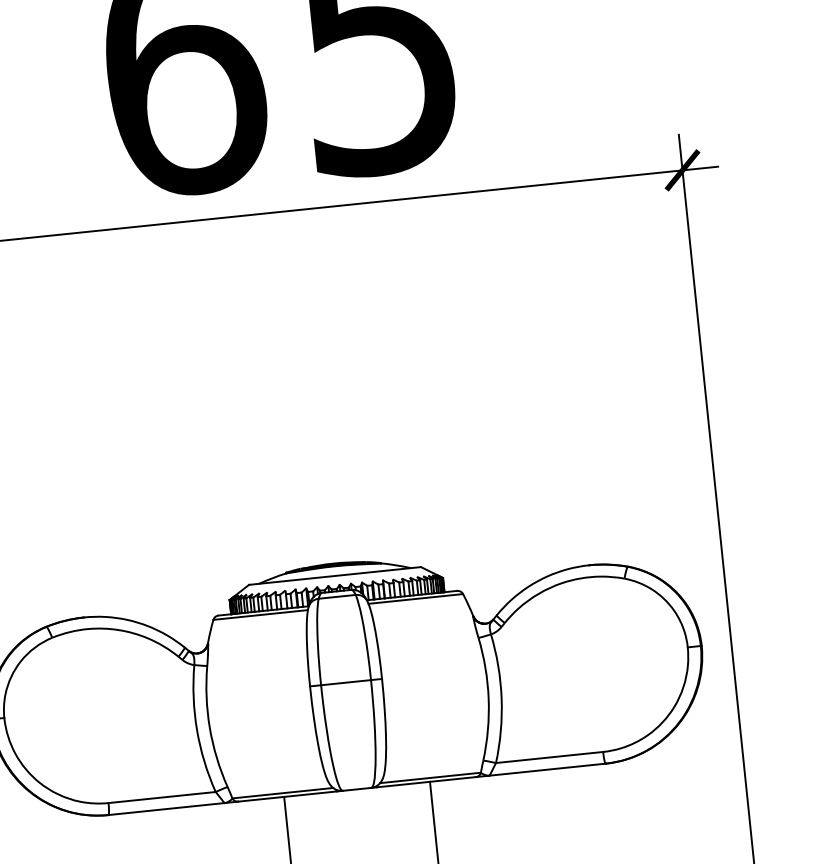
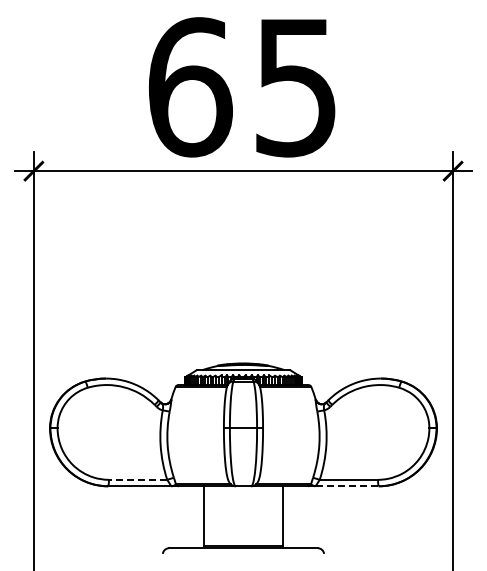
line: (548, 770) -> (347, 486), solid -> dashed
line: (160, 797) -> (137, 479), solid -> dashed

